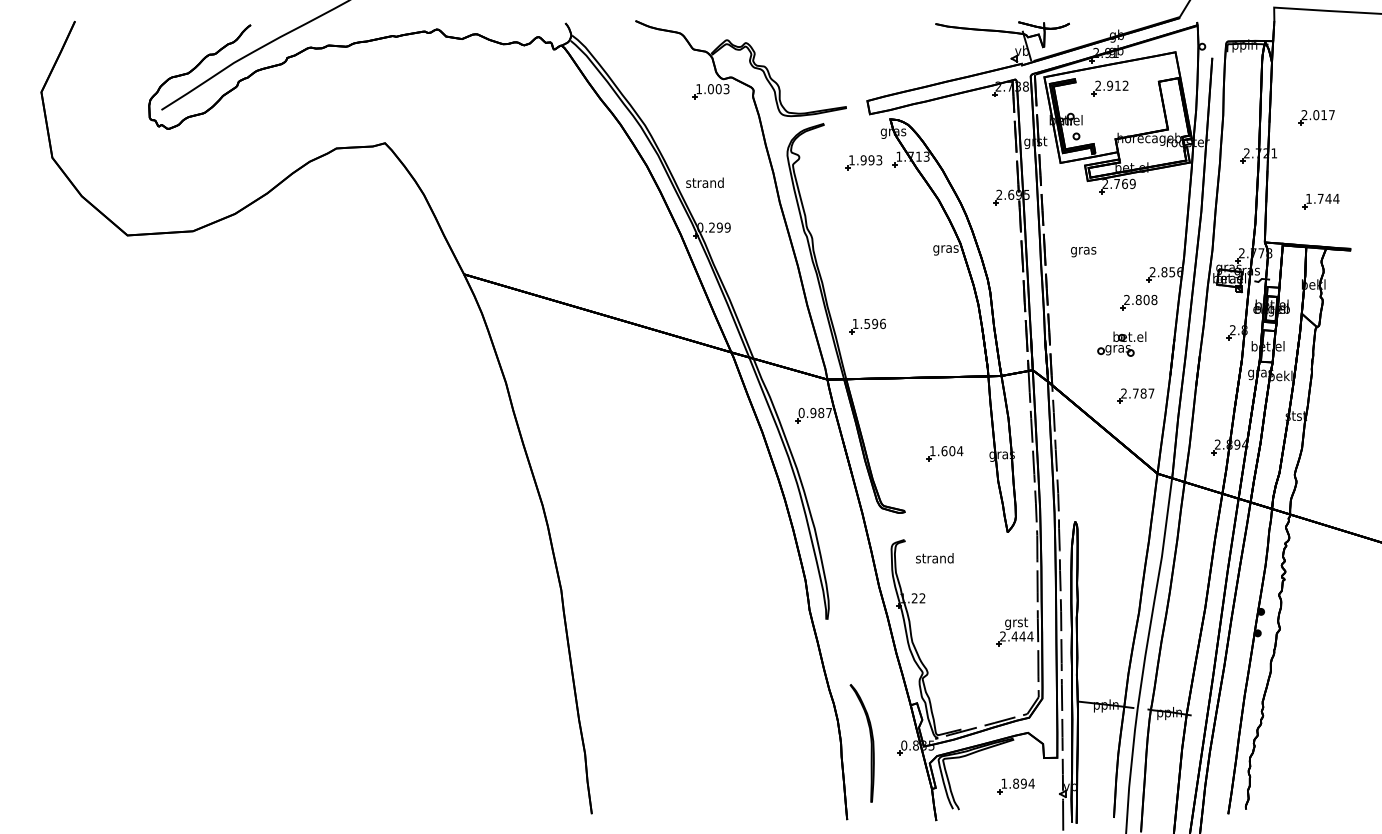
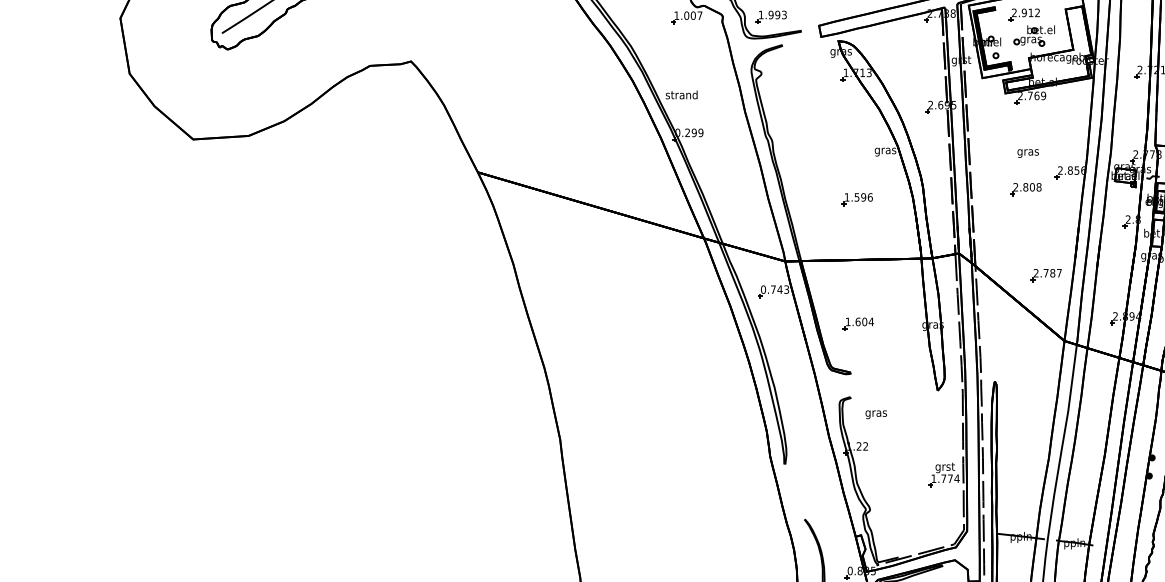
text: (726, 89) -> (699, 16), 1.003 -> 1.007
part: (863, 162) -> (770, 16), moved
text: (1083, 252) -> (1028, 153), moved
part: (1138, 302) -> (1025, 189), moved
part: (867, 326) -> (857, 199), moved
part: (1121, 343) -> (1034, 35), moved
text: (820, 412) -> (779, 289), 0.987 -> 0.743
part: (944, 453) -> (858, 323), moved
text: (934, 559) -> (875, 413), strand -> gras
text: (1012, 636) -> (941, 478), 2.444 -> 1.774

